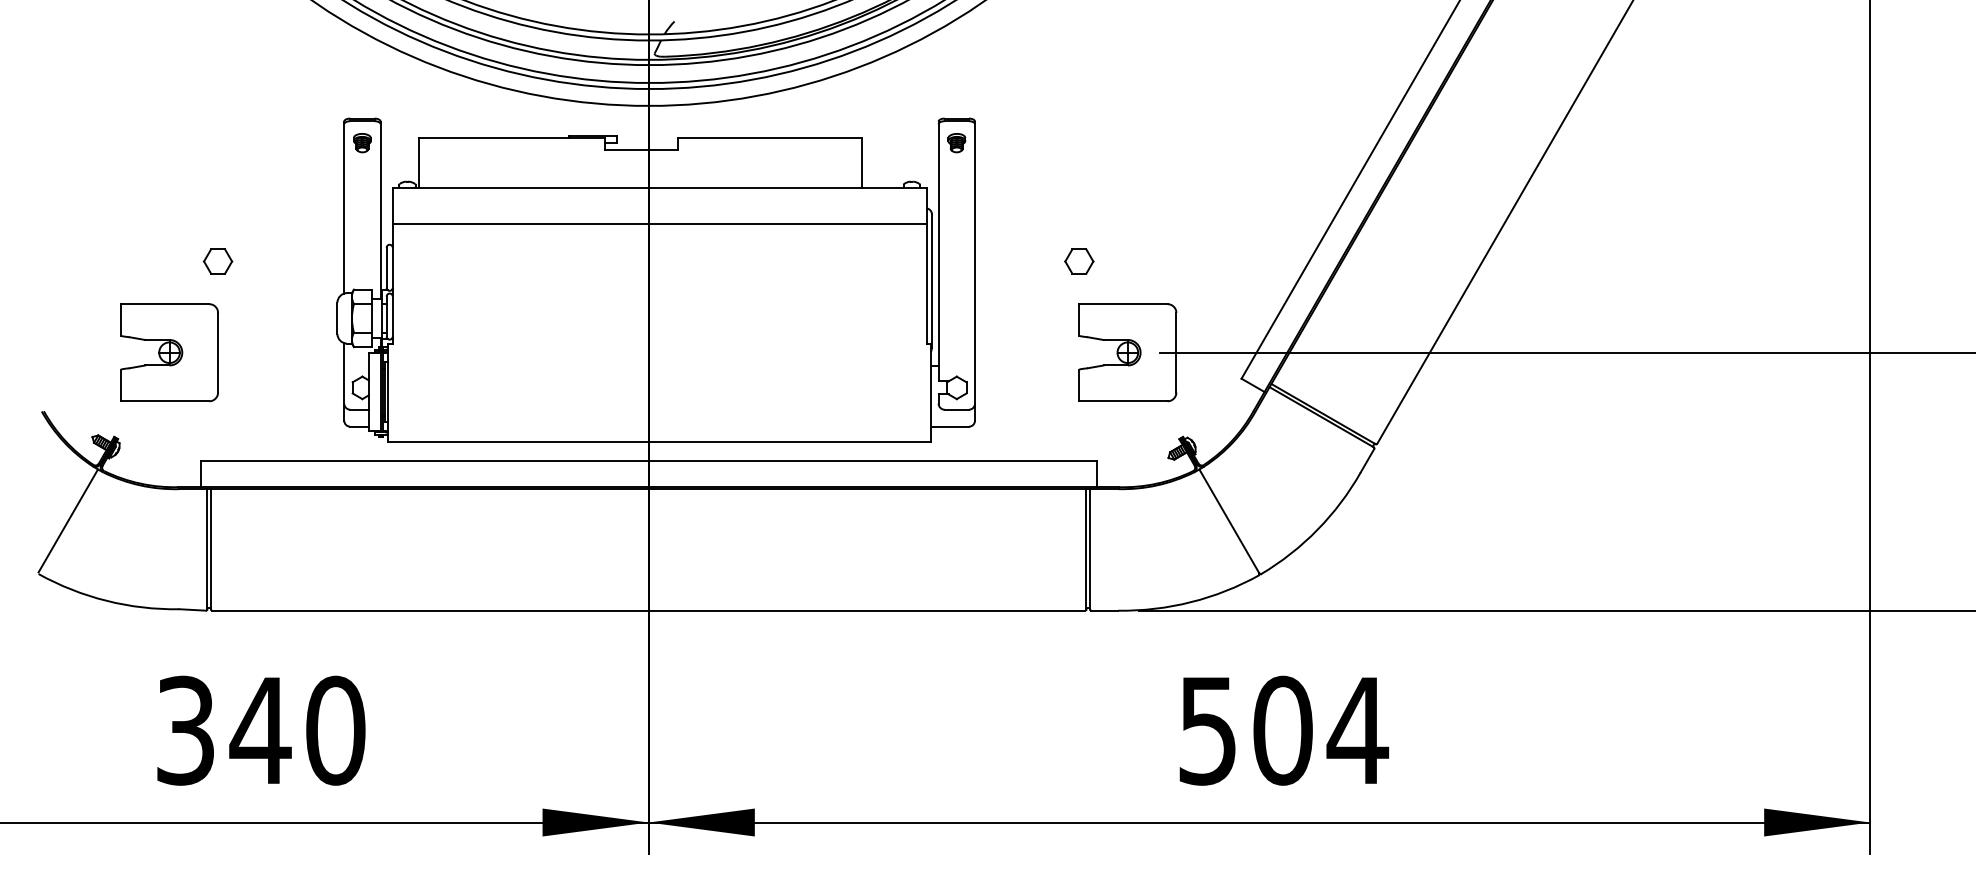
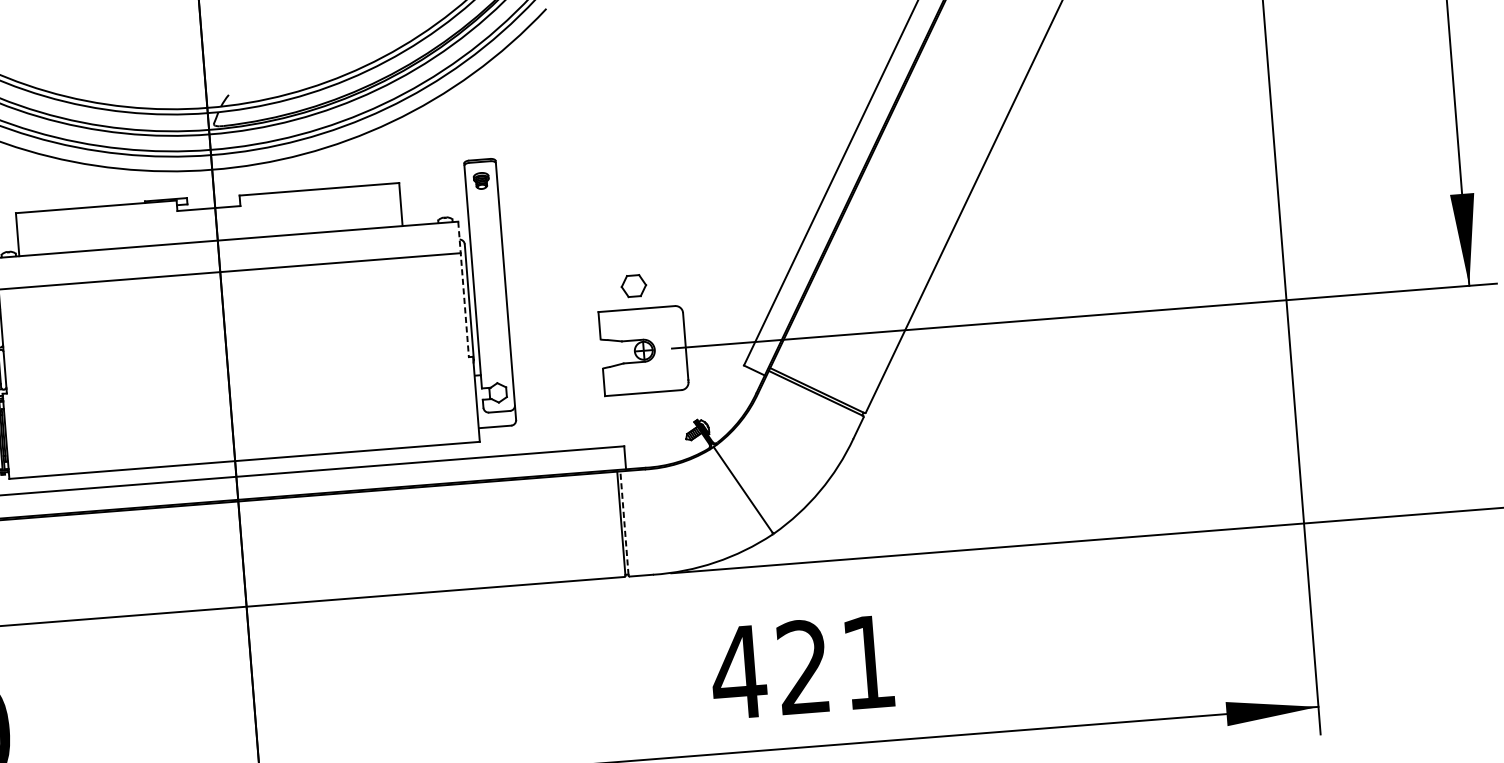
part: (1079, 261) -> (634, 286), moved
line: (926, 266) -> (463, 289), solid -> dashed
line: (1090, 548) -> (624, 522), solid -> dashed
text: (1282, 730) -> (803, 667), 504 -> 421

